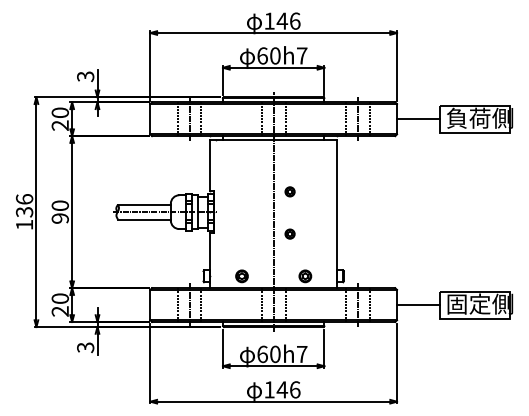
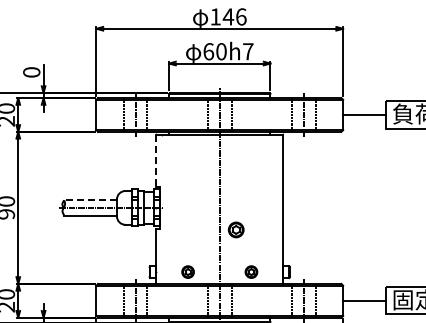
text: (85, 76) -> (31, 72), 3 -> 0
line: (210, 165) -> (156, 161), solid -> dashed
part: (289, 191) -> (235, 187), removed
line: (144, 204) -> (90, 200), solid -> dashed
part: (289, 233) -> (235, 229), size x1.6

